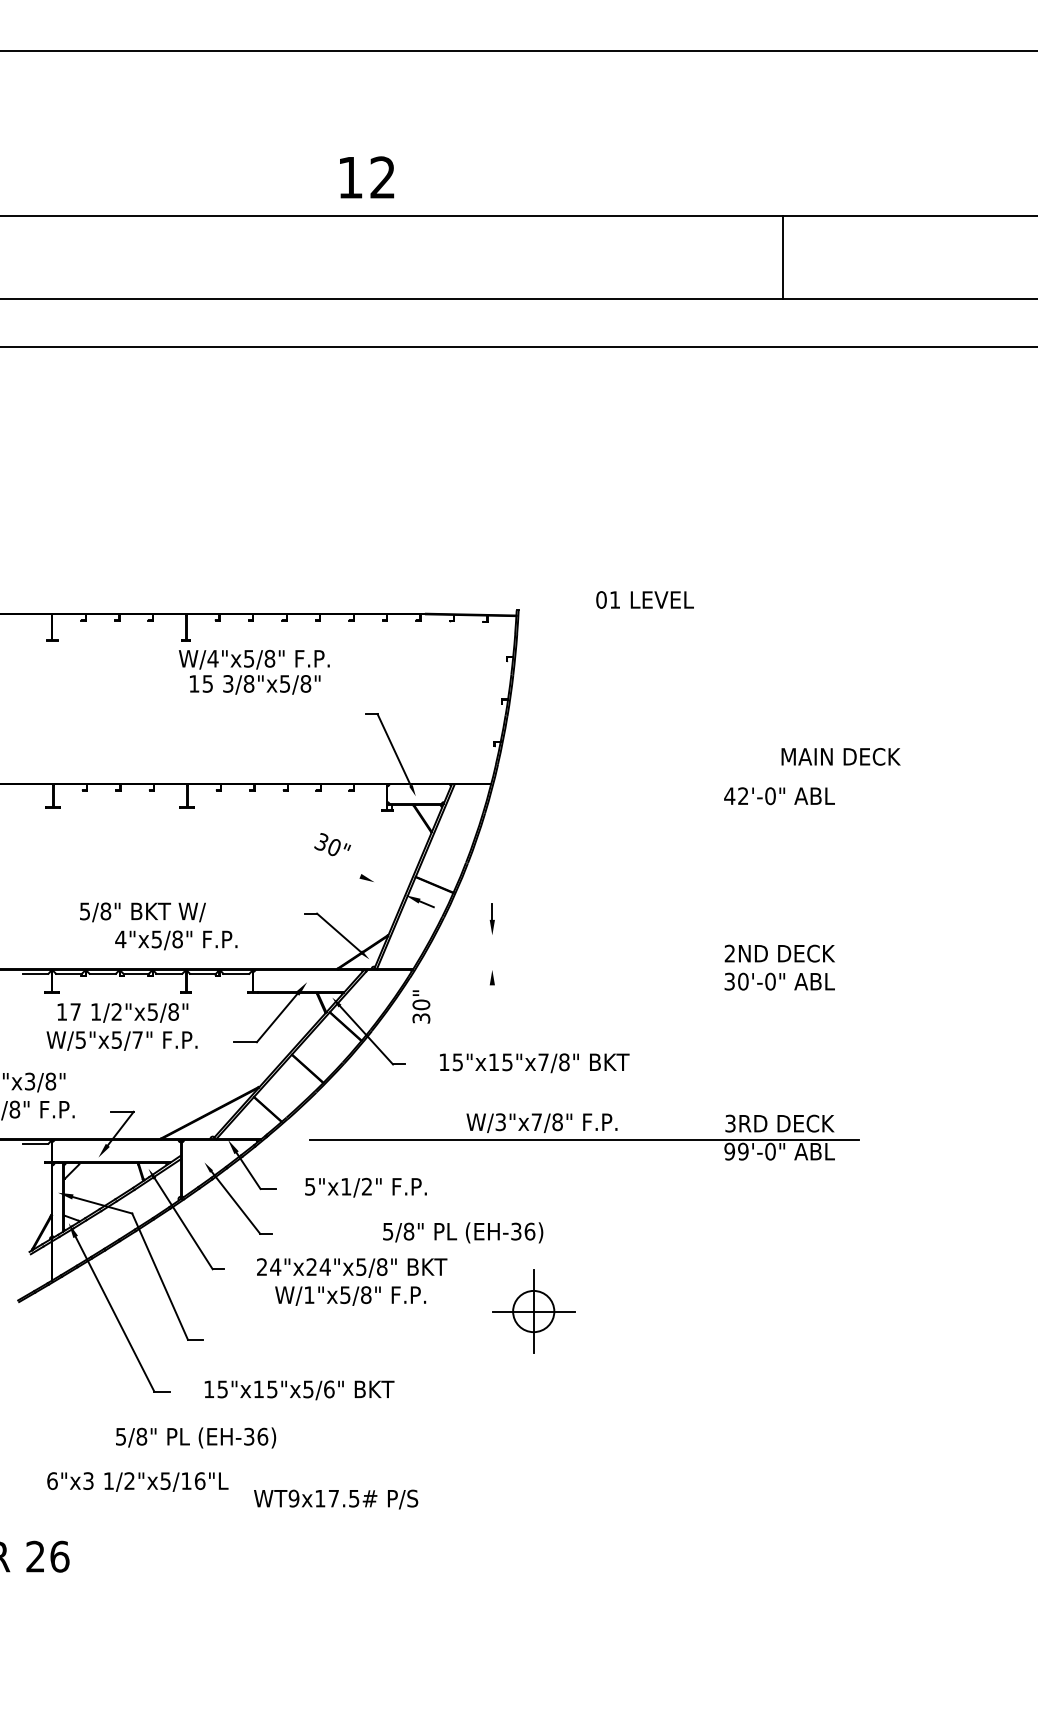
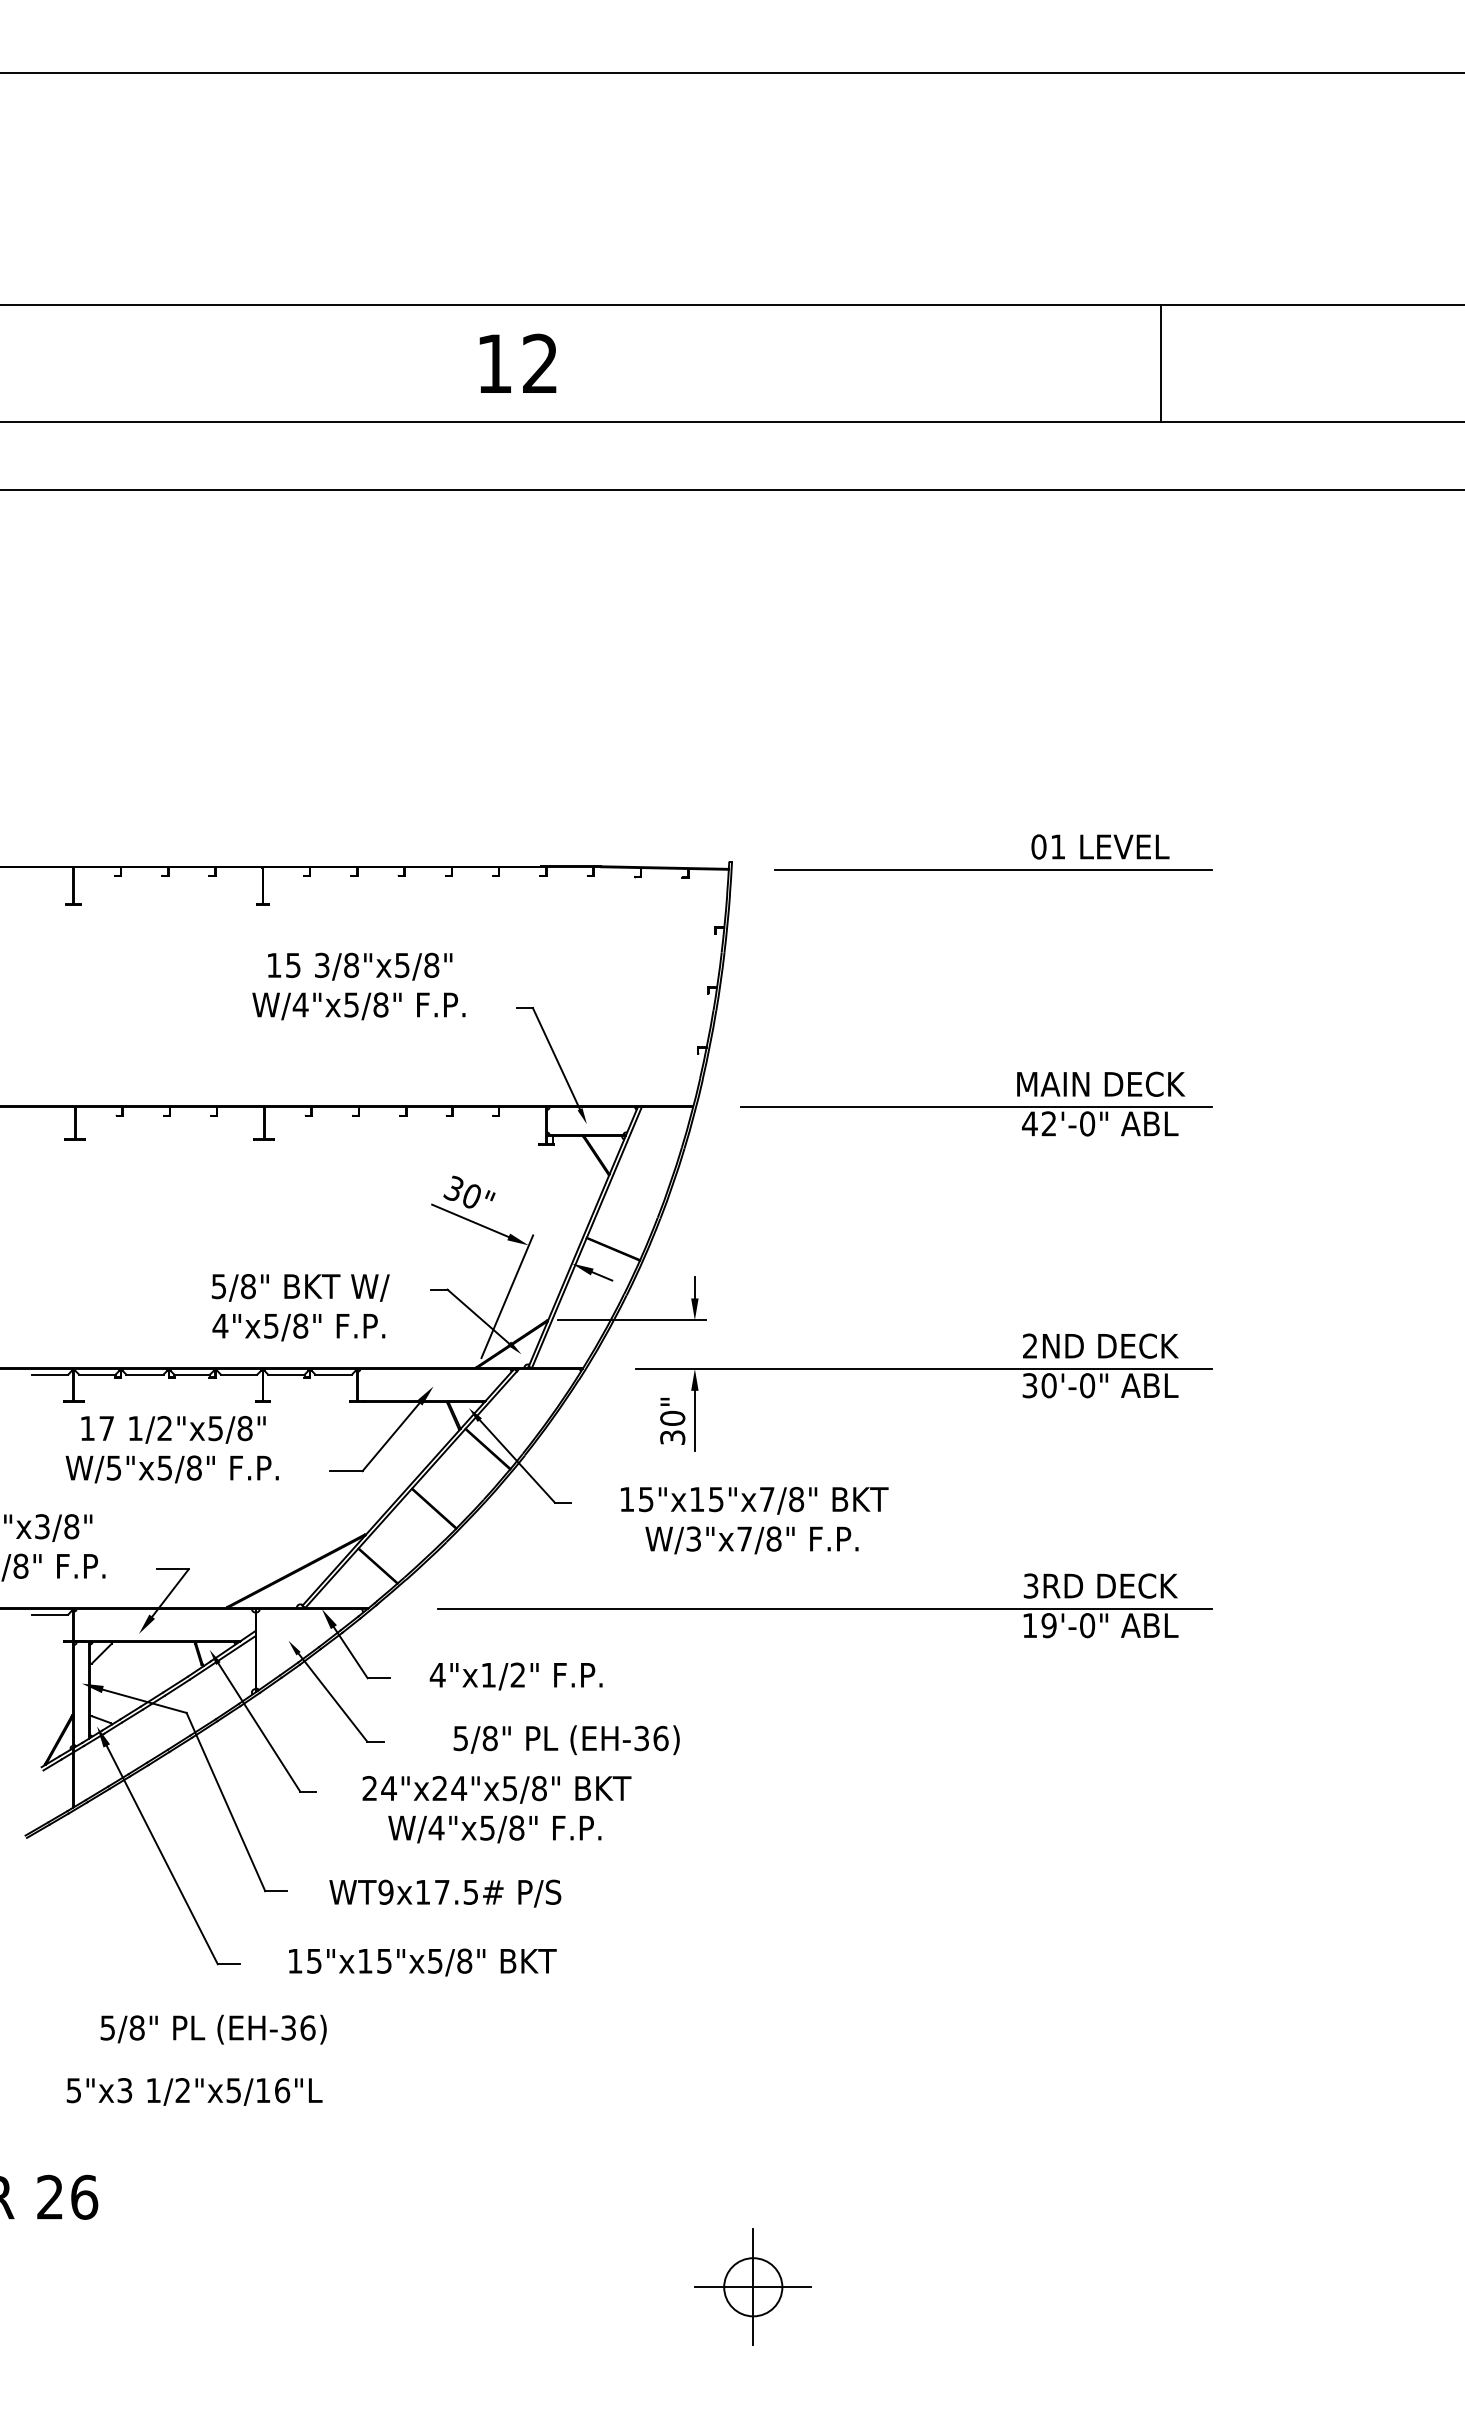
text: (366, 176) -> (517, 362), moved
line: (783, 257) -> (1161, 363), moved
text: (645, 599) -> (1100, 846), moved
line: (703, 615) -> (993, 869), added
text: (254, 659) -> (358, 1006), moved
text: (841, 756) -> (1101, 1083), moved
line: (691, 784) -> (975, 1107), added
line: (333, 864) -> (470, 1220), added
text: (142, 912) -> (300, 1287), moved
line: (359, 918) -> (507, 1296), added
line: (447, 935) -> (631, 1320), added
text: (176, 940) -> (298, 1327), moved
line: (654, 969) -> (923, 1368), added
line: (492, 1006) -> (694, 1420), added
text: (421, 1007) -> (672, 1421), moved
text: (137, 1039) -> (193, 1467), W/5"x5/7" -> W/5"x5/8"
text: (541, 1123) -> (751, 1540), moved
text: (729, 1151) -> (1029, 1625), 99'-0" -> 19'-0"
text: (309, 1187) -> (437, 1675), 5"x1/2" -> 4"x1/2"
text: (463, 1233) -> (566, 1740), moved
text: (309, 1294) -> (436, 1827), W/1"x5/8" -> W/4"x5/8"
part: (533, 1311) -> (752, 2286), moved
text: (329, 1388) -> (464, 1960), 15"x15"x5/6" -> 15"x15"x5/8"
text: (195, 1437) -> (213, 2029), moved
text: (52, 1481) -> (73, 2090), 6"x3 -> 5"x3
text: (336, 1499) -> (445, 1893), moved

